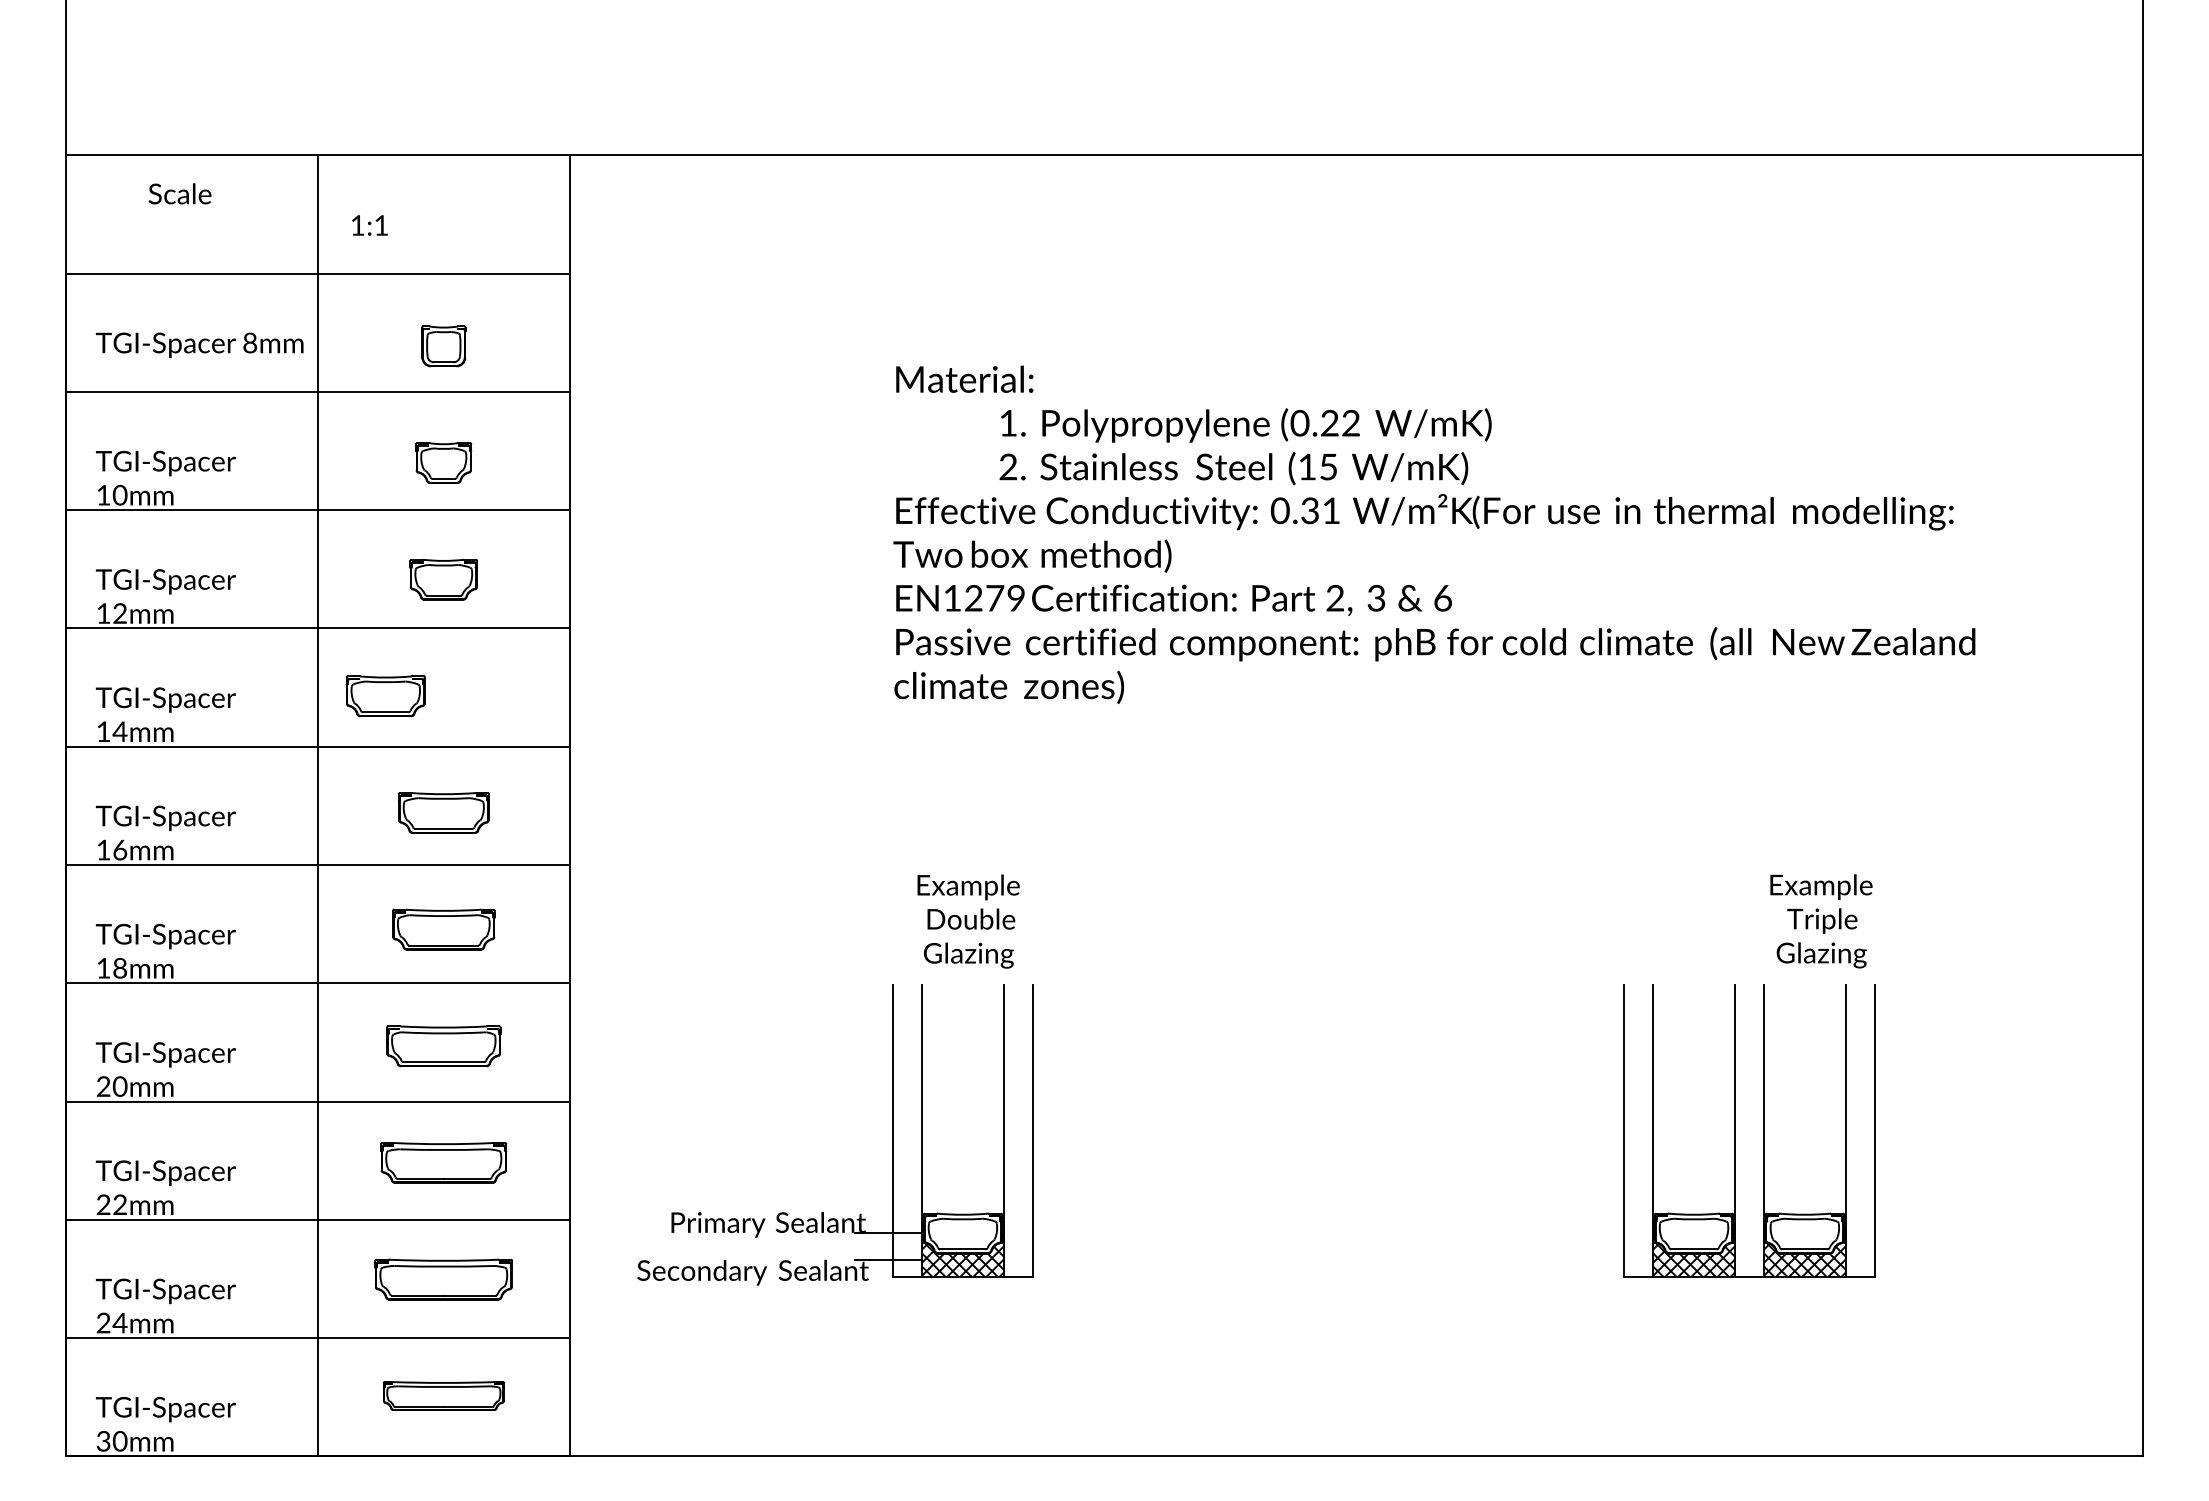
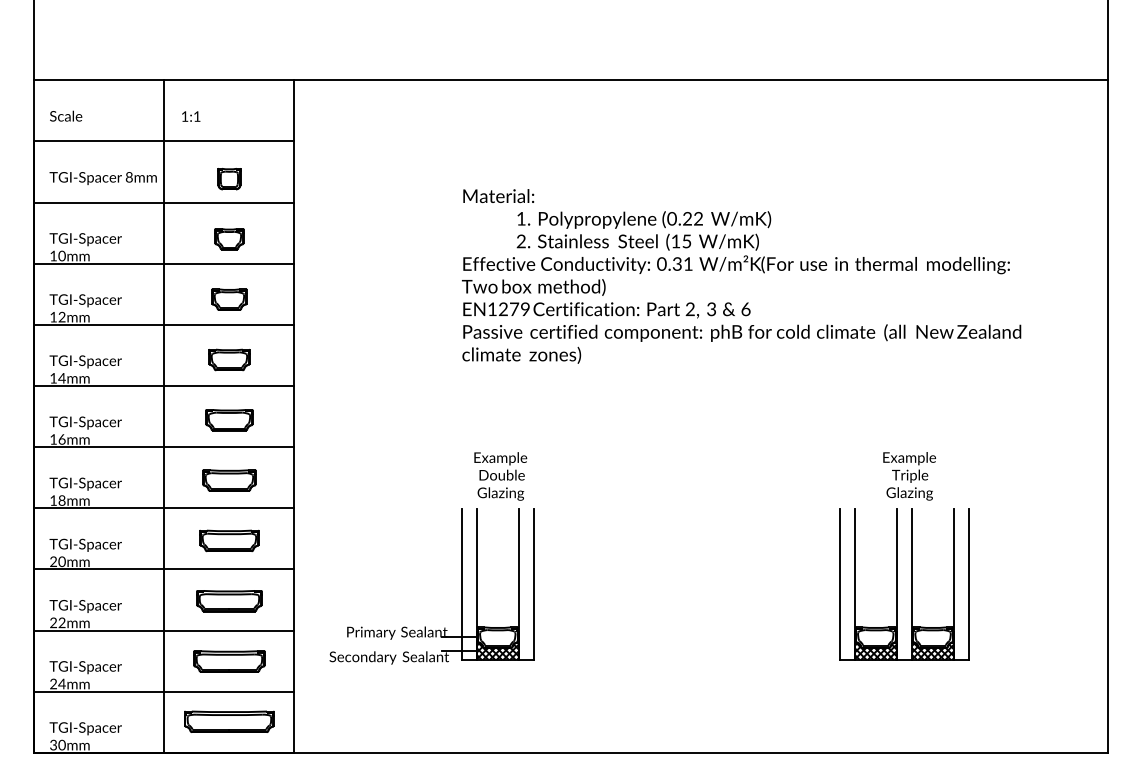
text: (180, 192) -> (66, 115), moved
part: (385, 695) -> (229, 359), moved
text: (1821, 921) -> (909, 476), moved
part: (443, 1395) -> (229, 721), size x1.43

